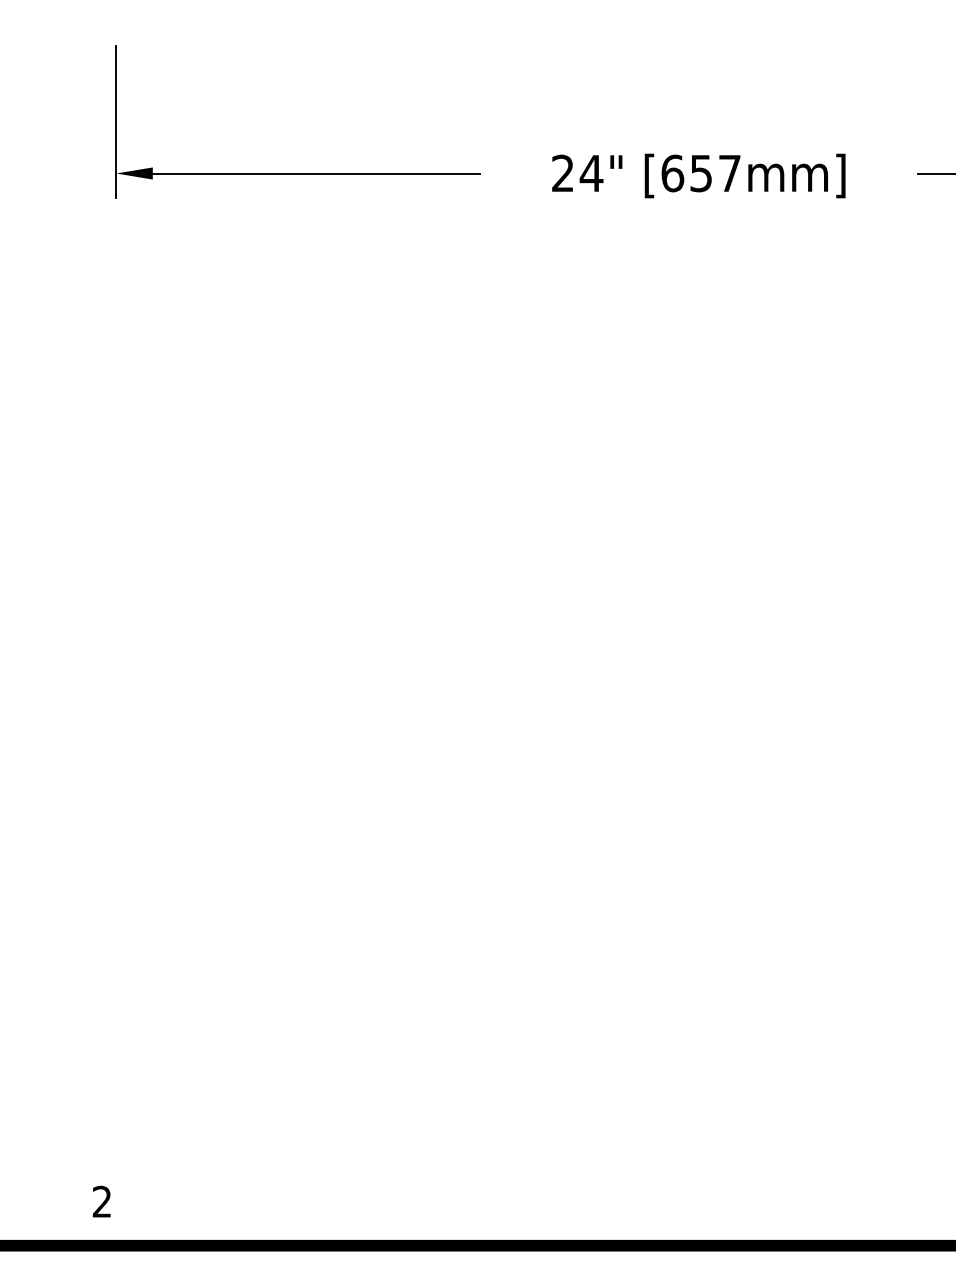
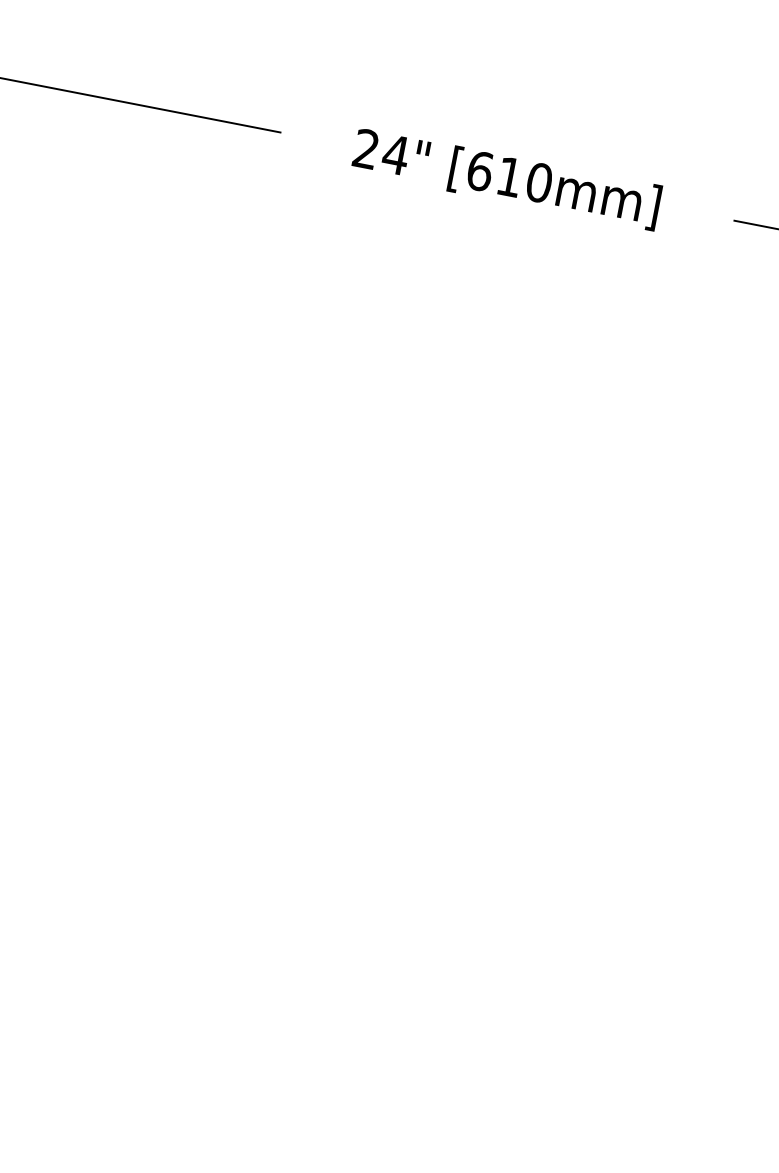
text: (715, 173) -> (524, 179), [657mm] -> [610mm]

